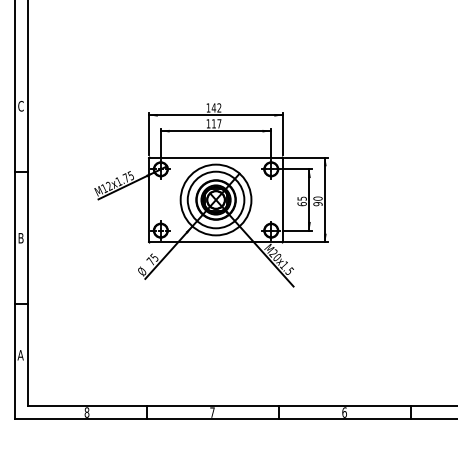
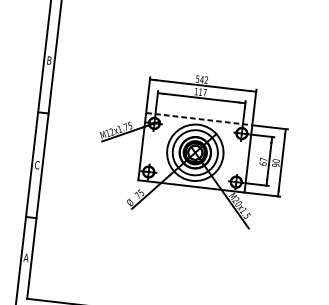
text: (20, 105) -> (49, 59), C -> B
text: (208, 107) -> (197, 78), 142 -> 542
line: (216, 157) -> (199, 119), solid -> dashed
text: (301, 198) -> (263, 159), 65 -> 67
text: (20, 237) -> (36, 164), B -> C

